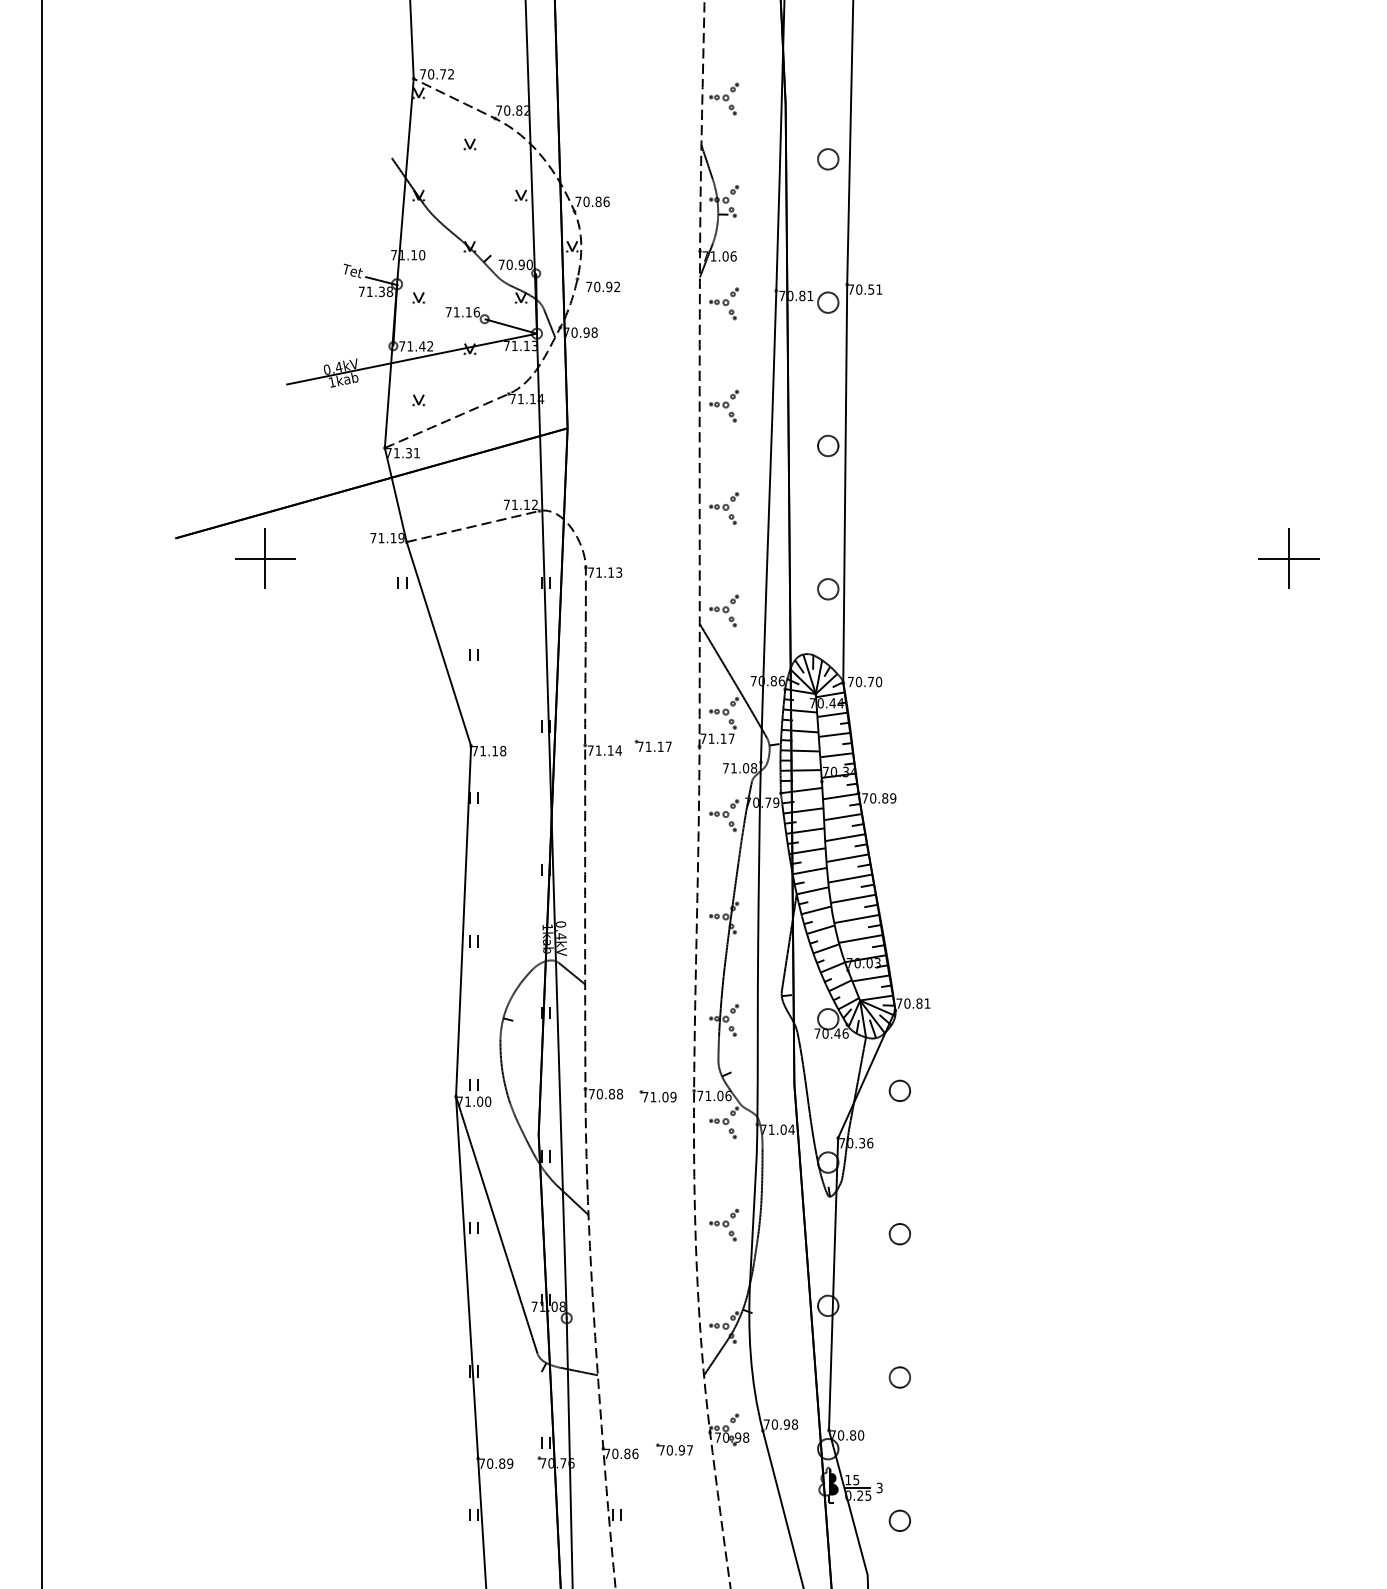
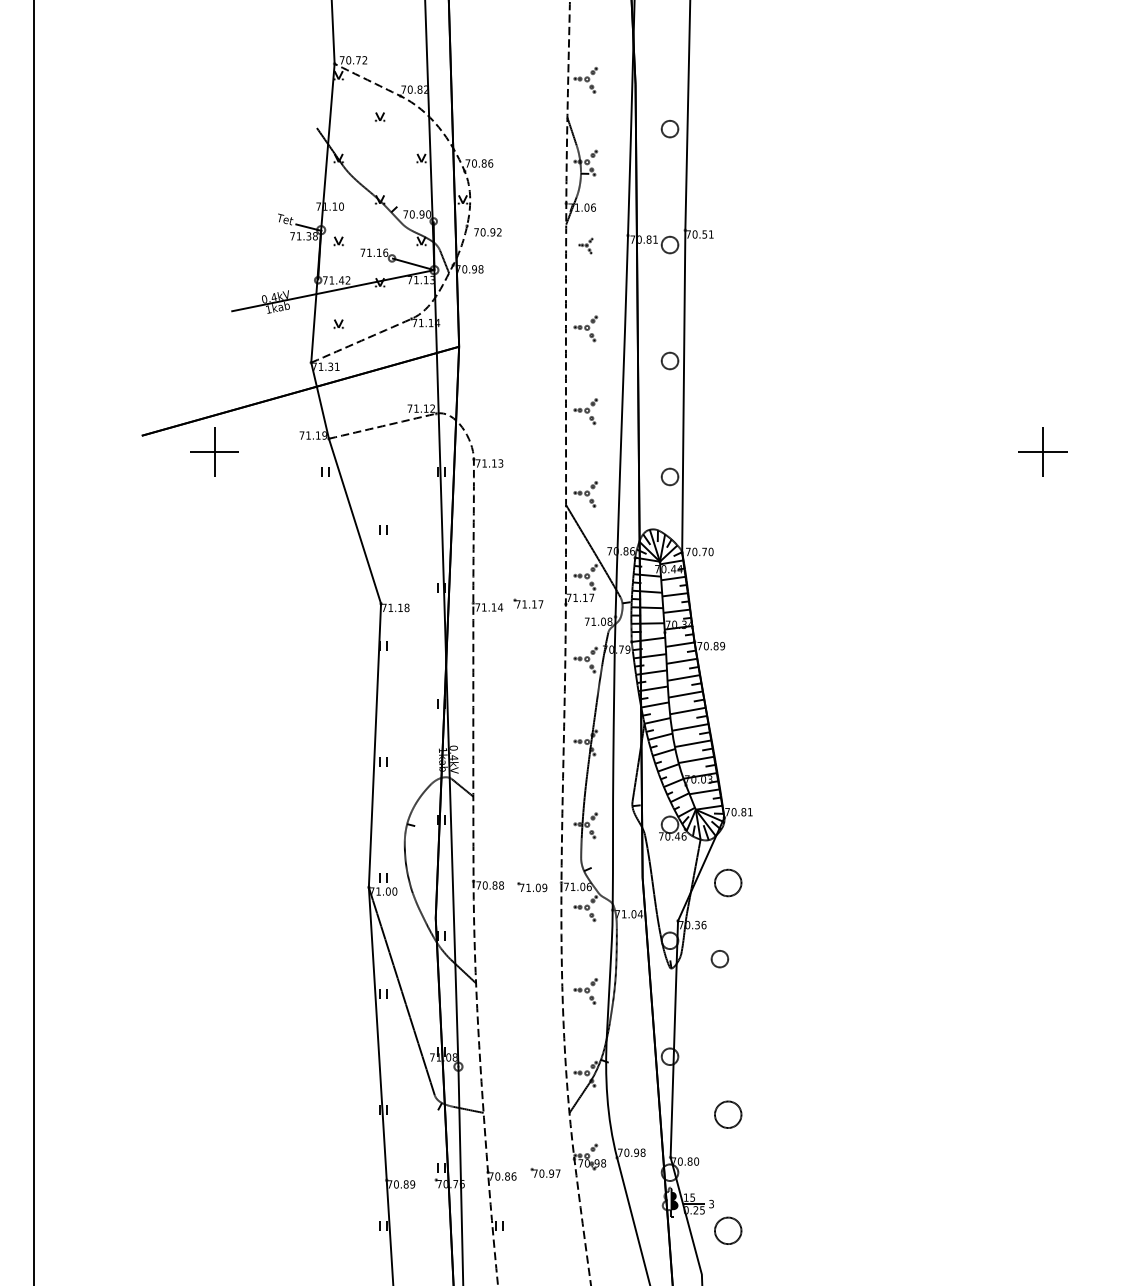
part: (724, 303) -> (586, 245), size x0.6
part: (899, 1090) -> (727, 882), size x1.6
part: (899, 1234) -> (719, 959), moved
part: (899, 1377) -> (727, 1114), size x1.6
part: (899, 1520) -> (727, 1230), size x1.6

